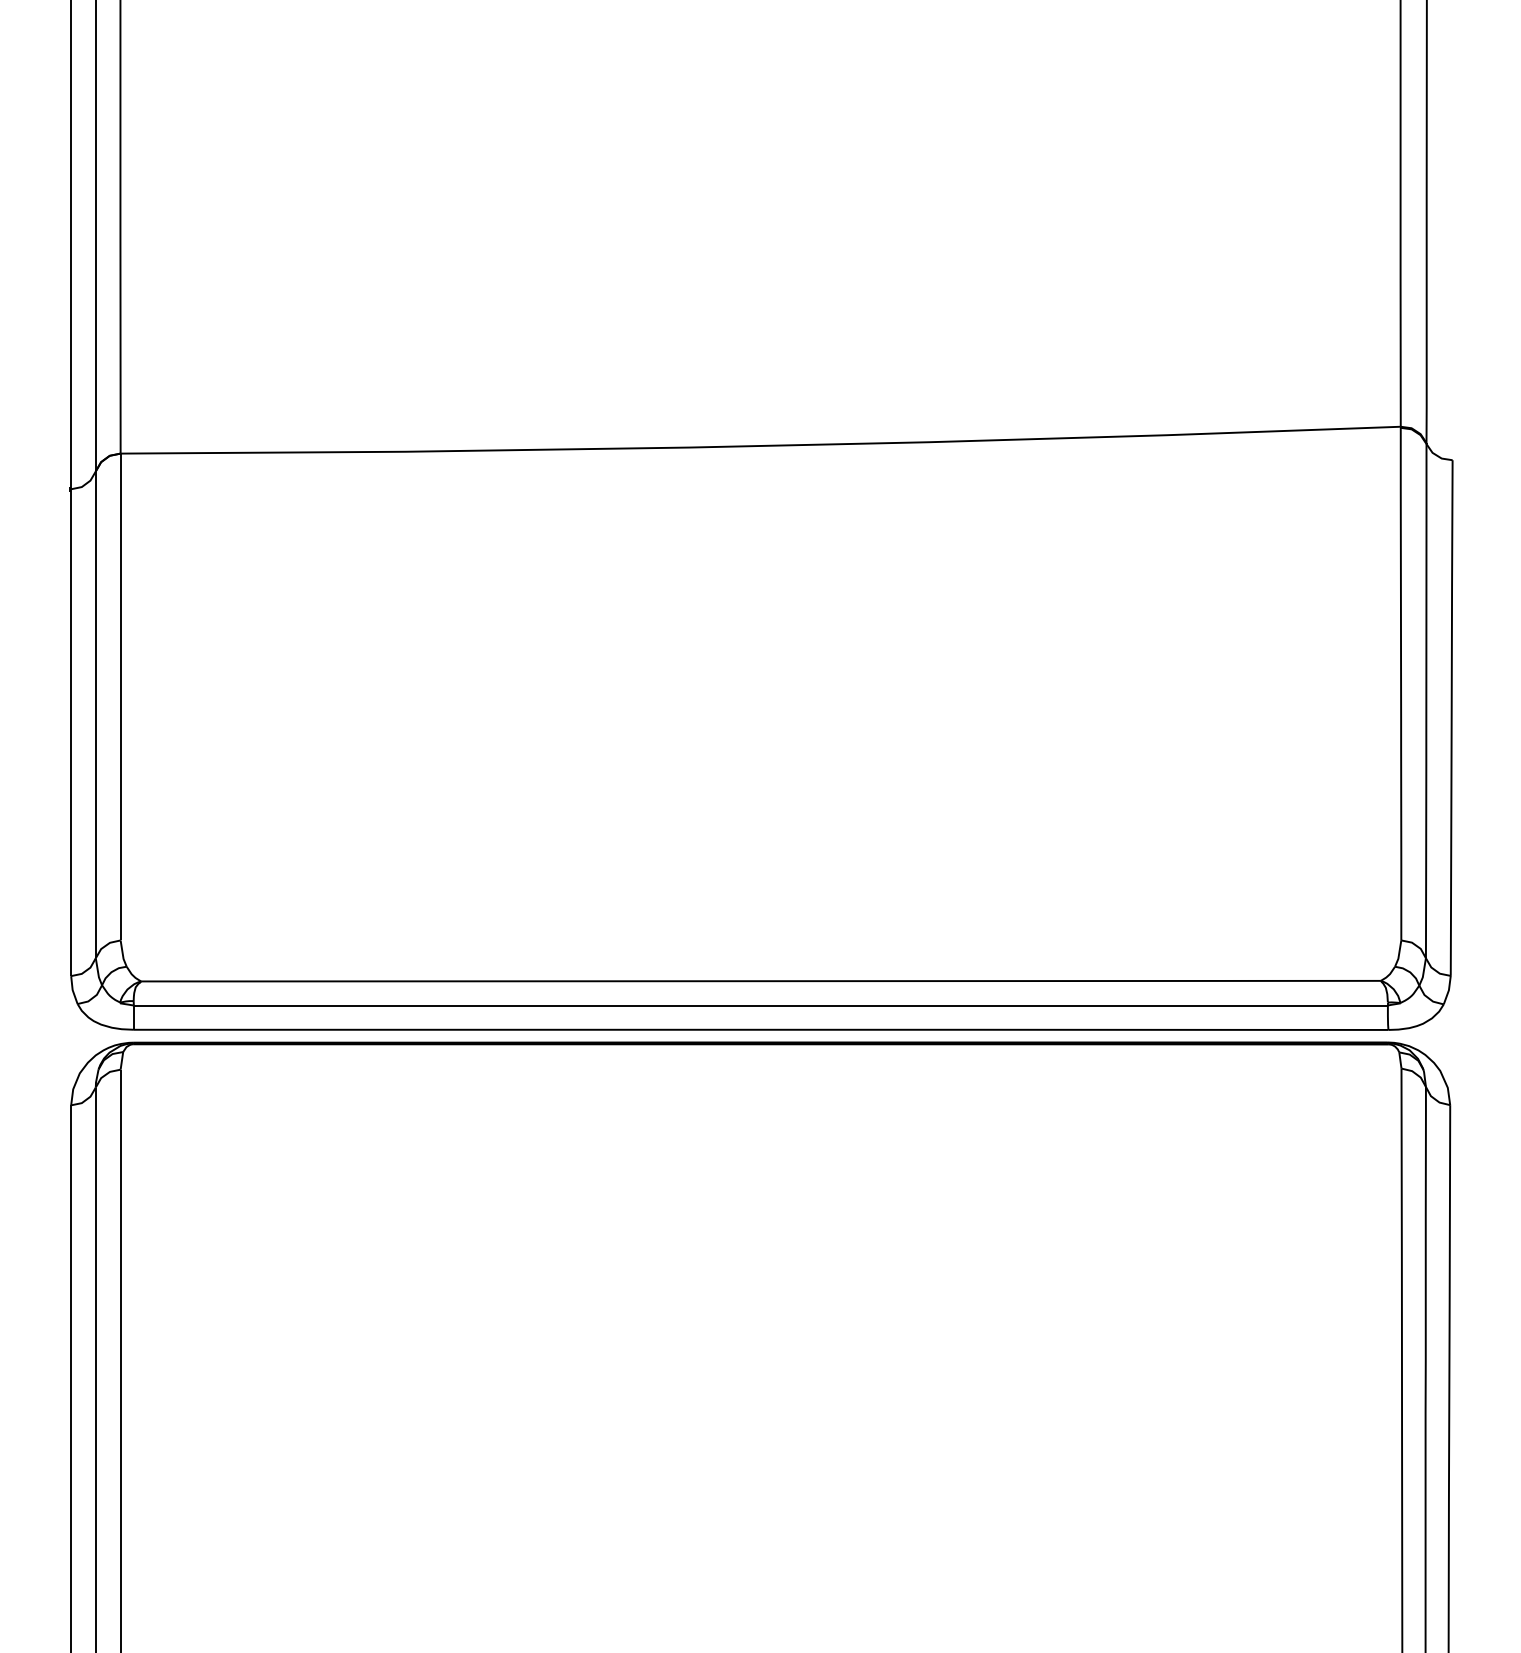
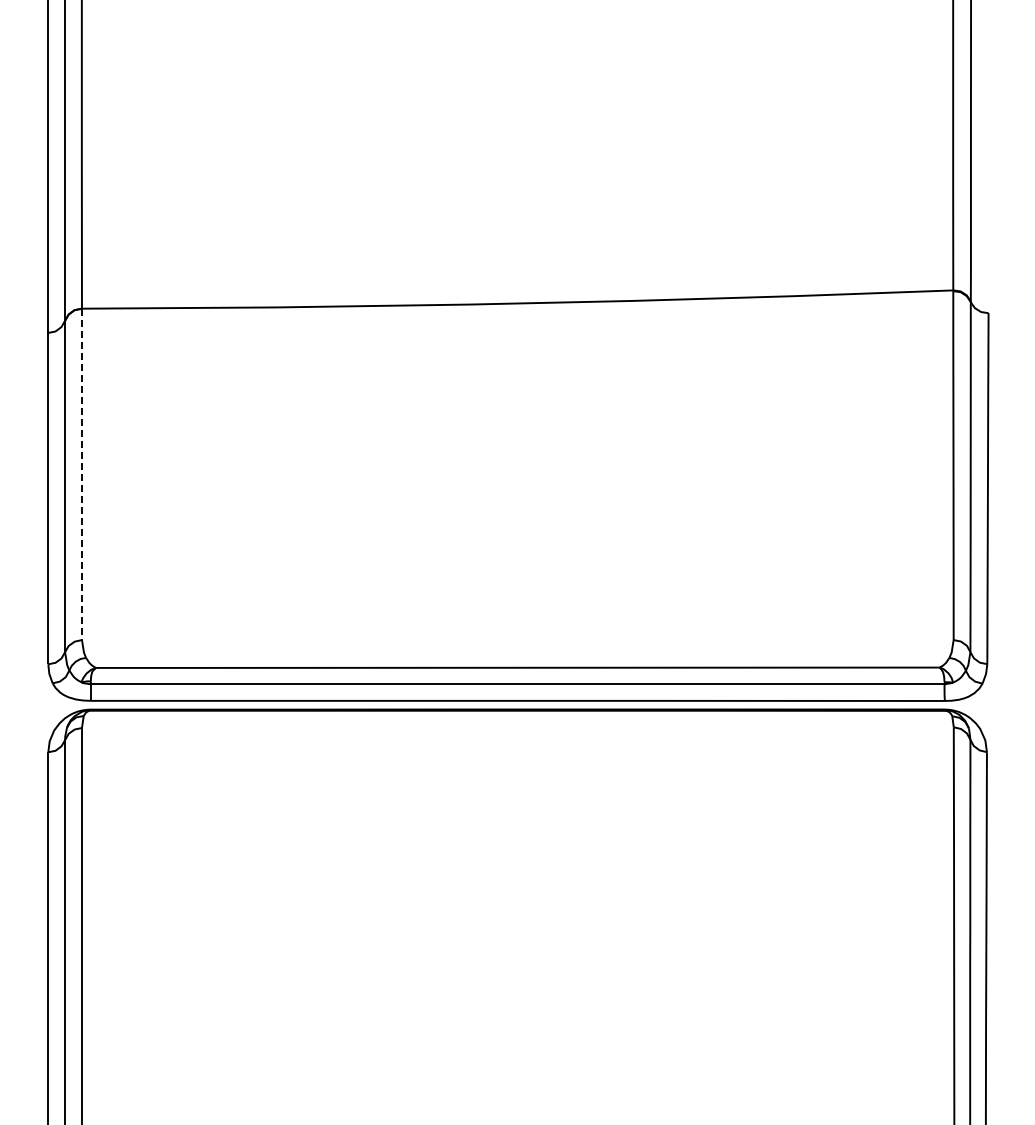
line: (119, 698) -> (81, 475), solid -> dashed

